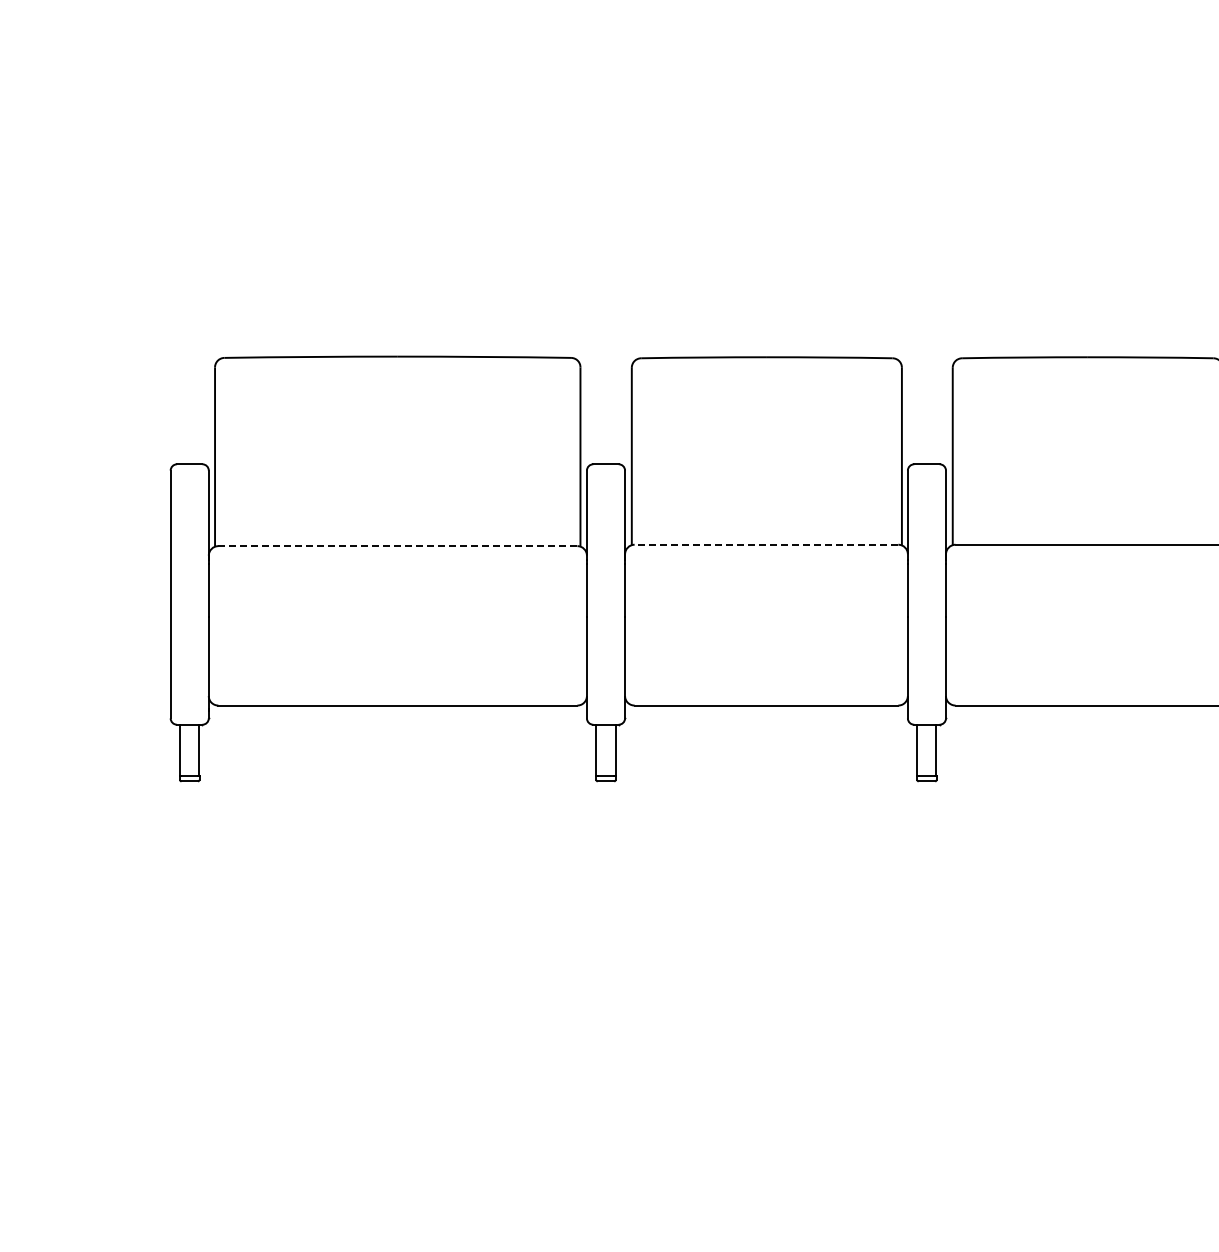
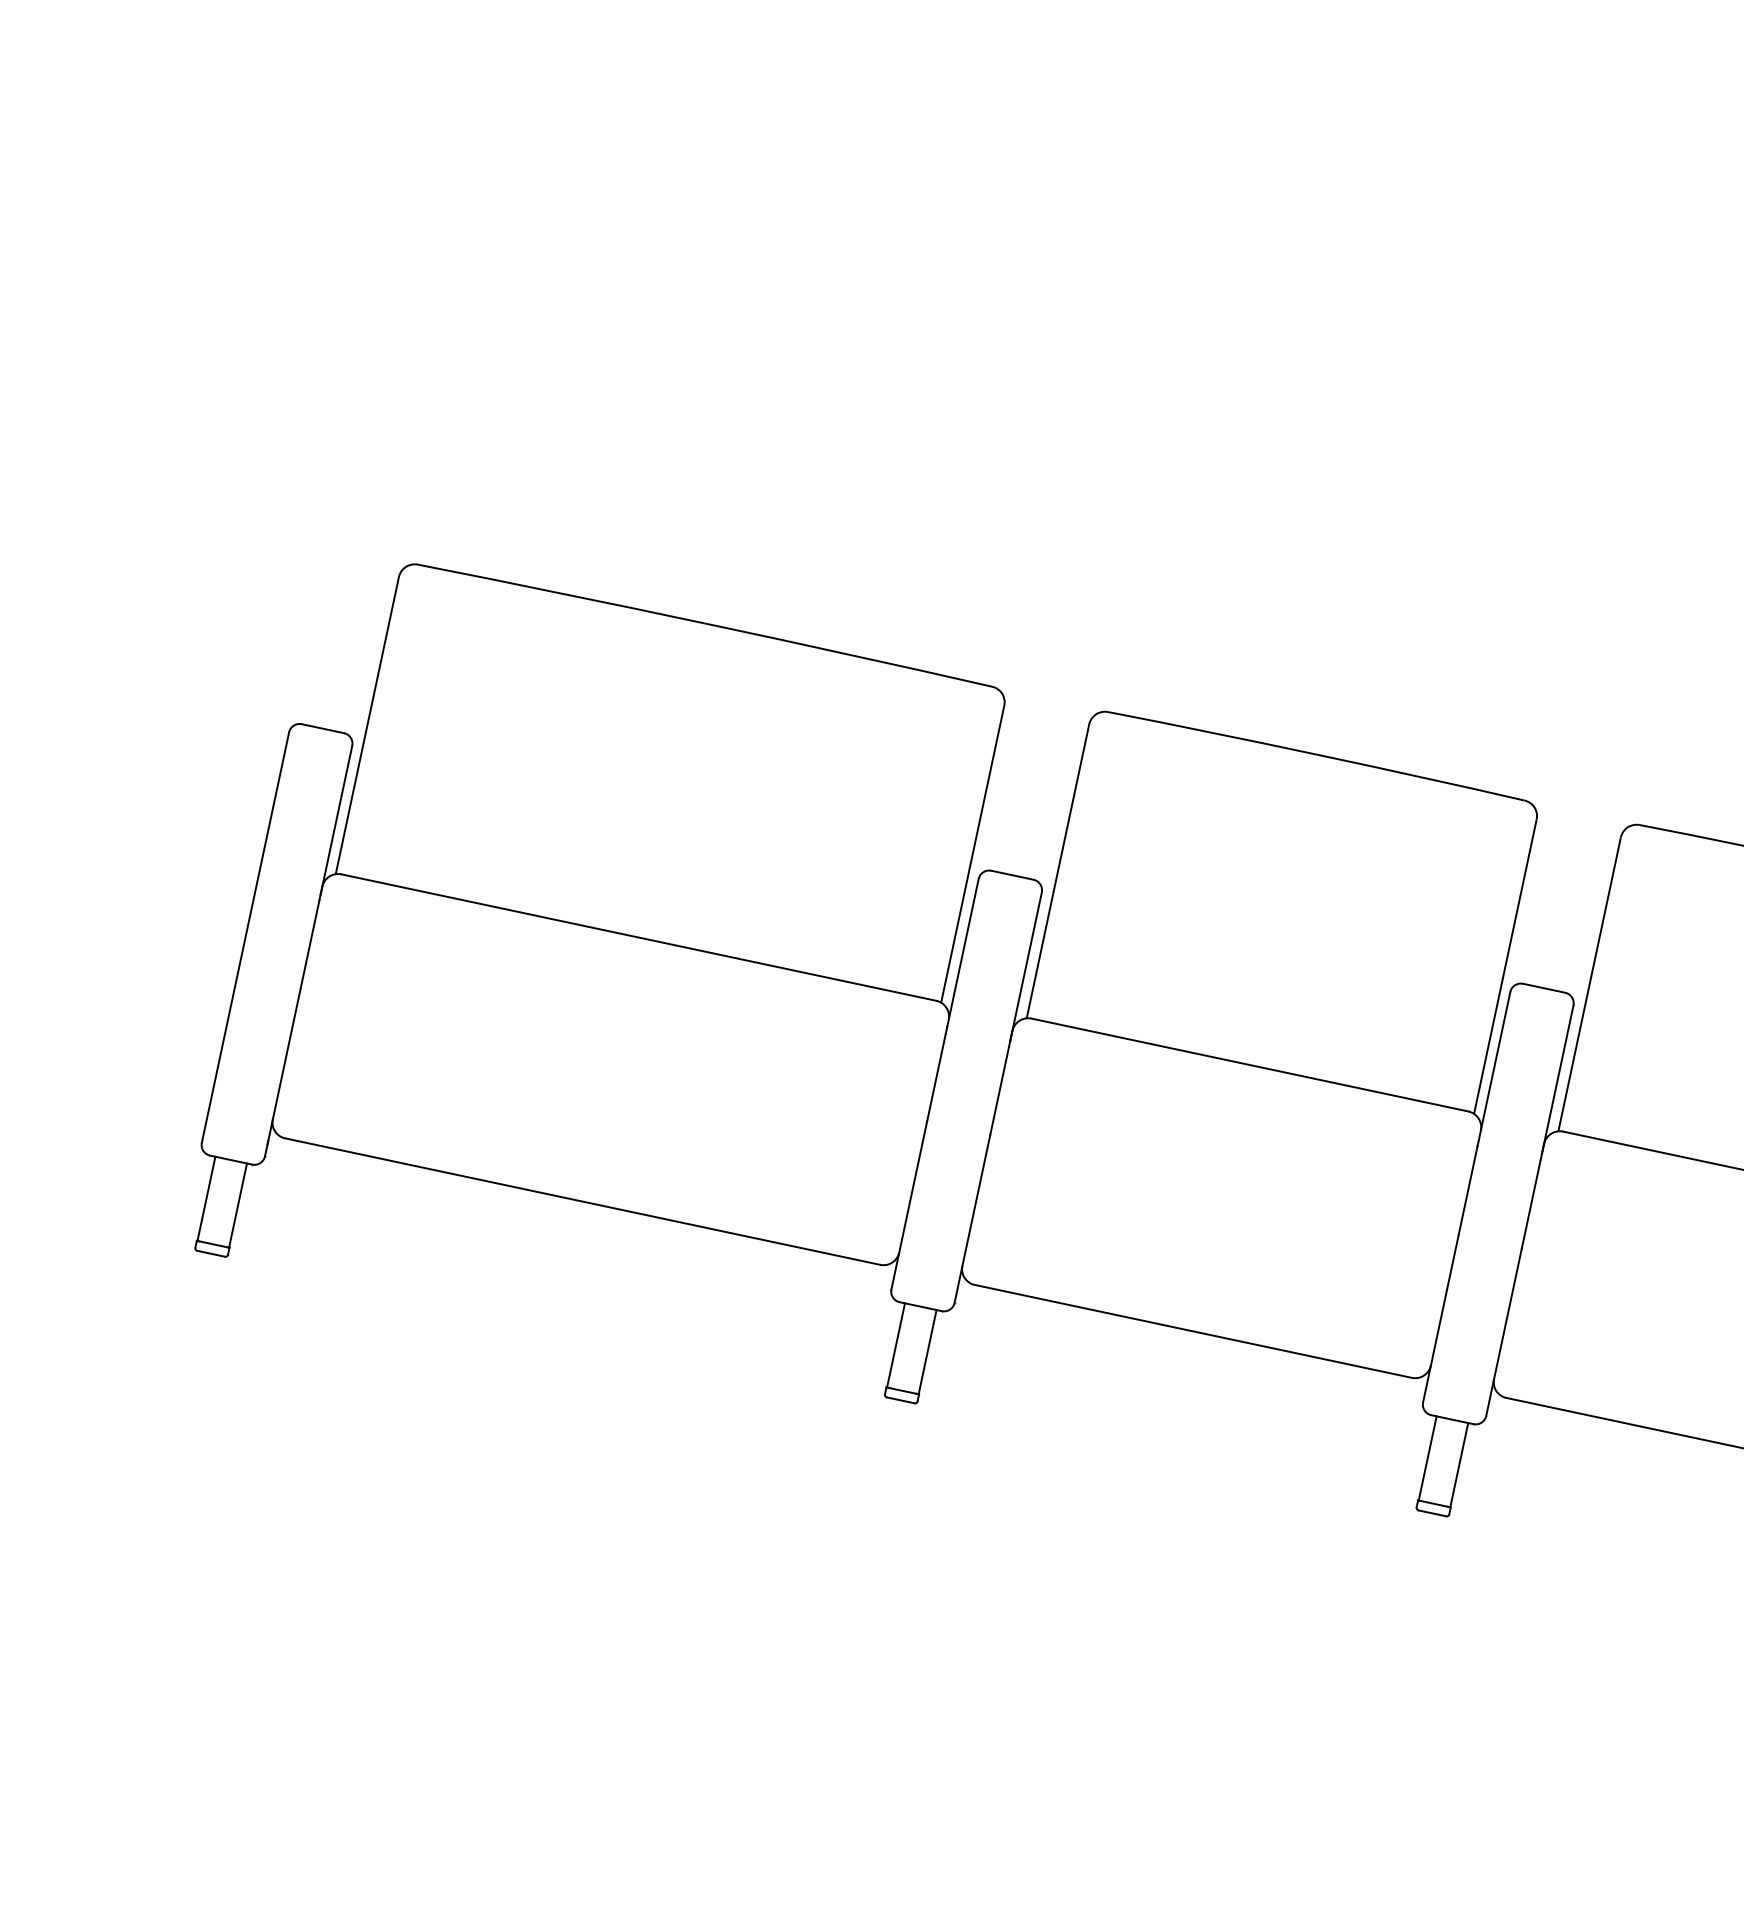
line: (766, 544) -> (1250, 1064), dashed -> solid
line: (397, 546) -> (638, 938), dashed -> solid

